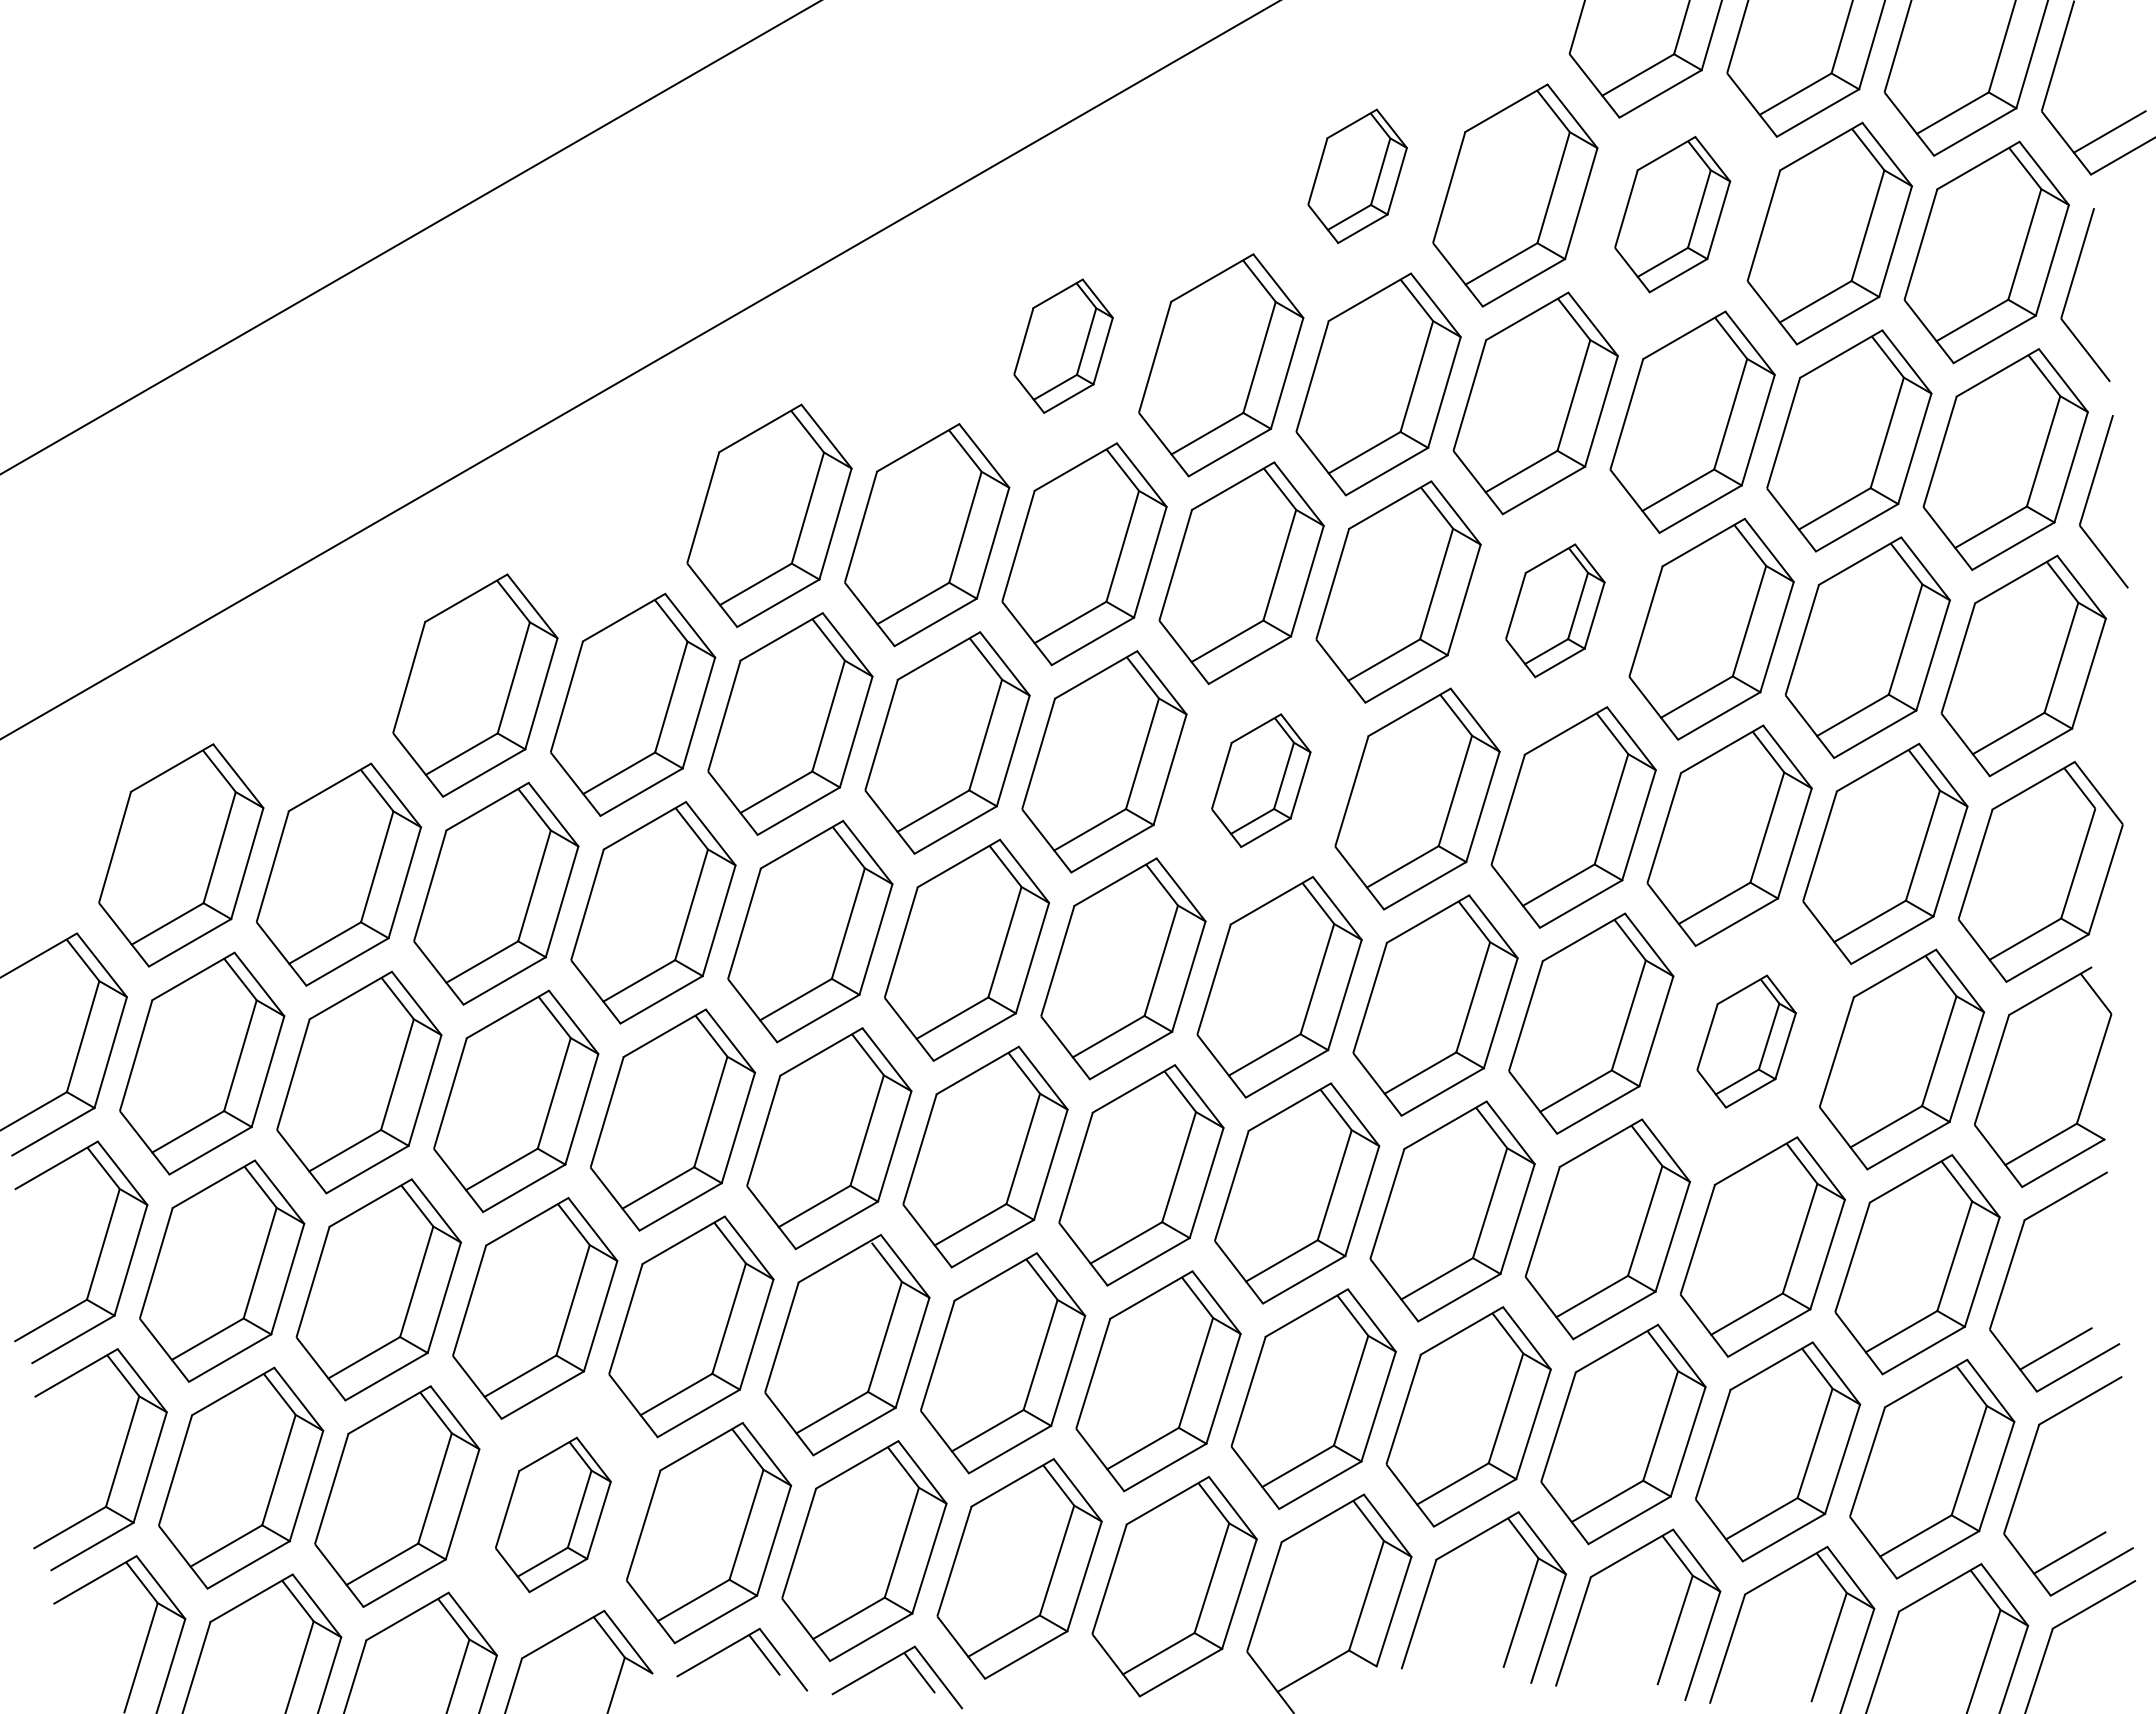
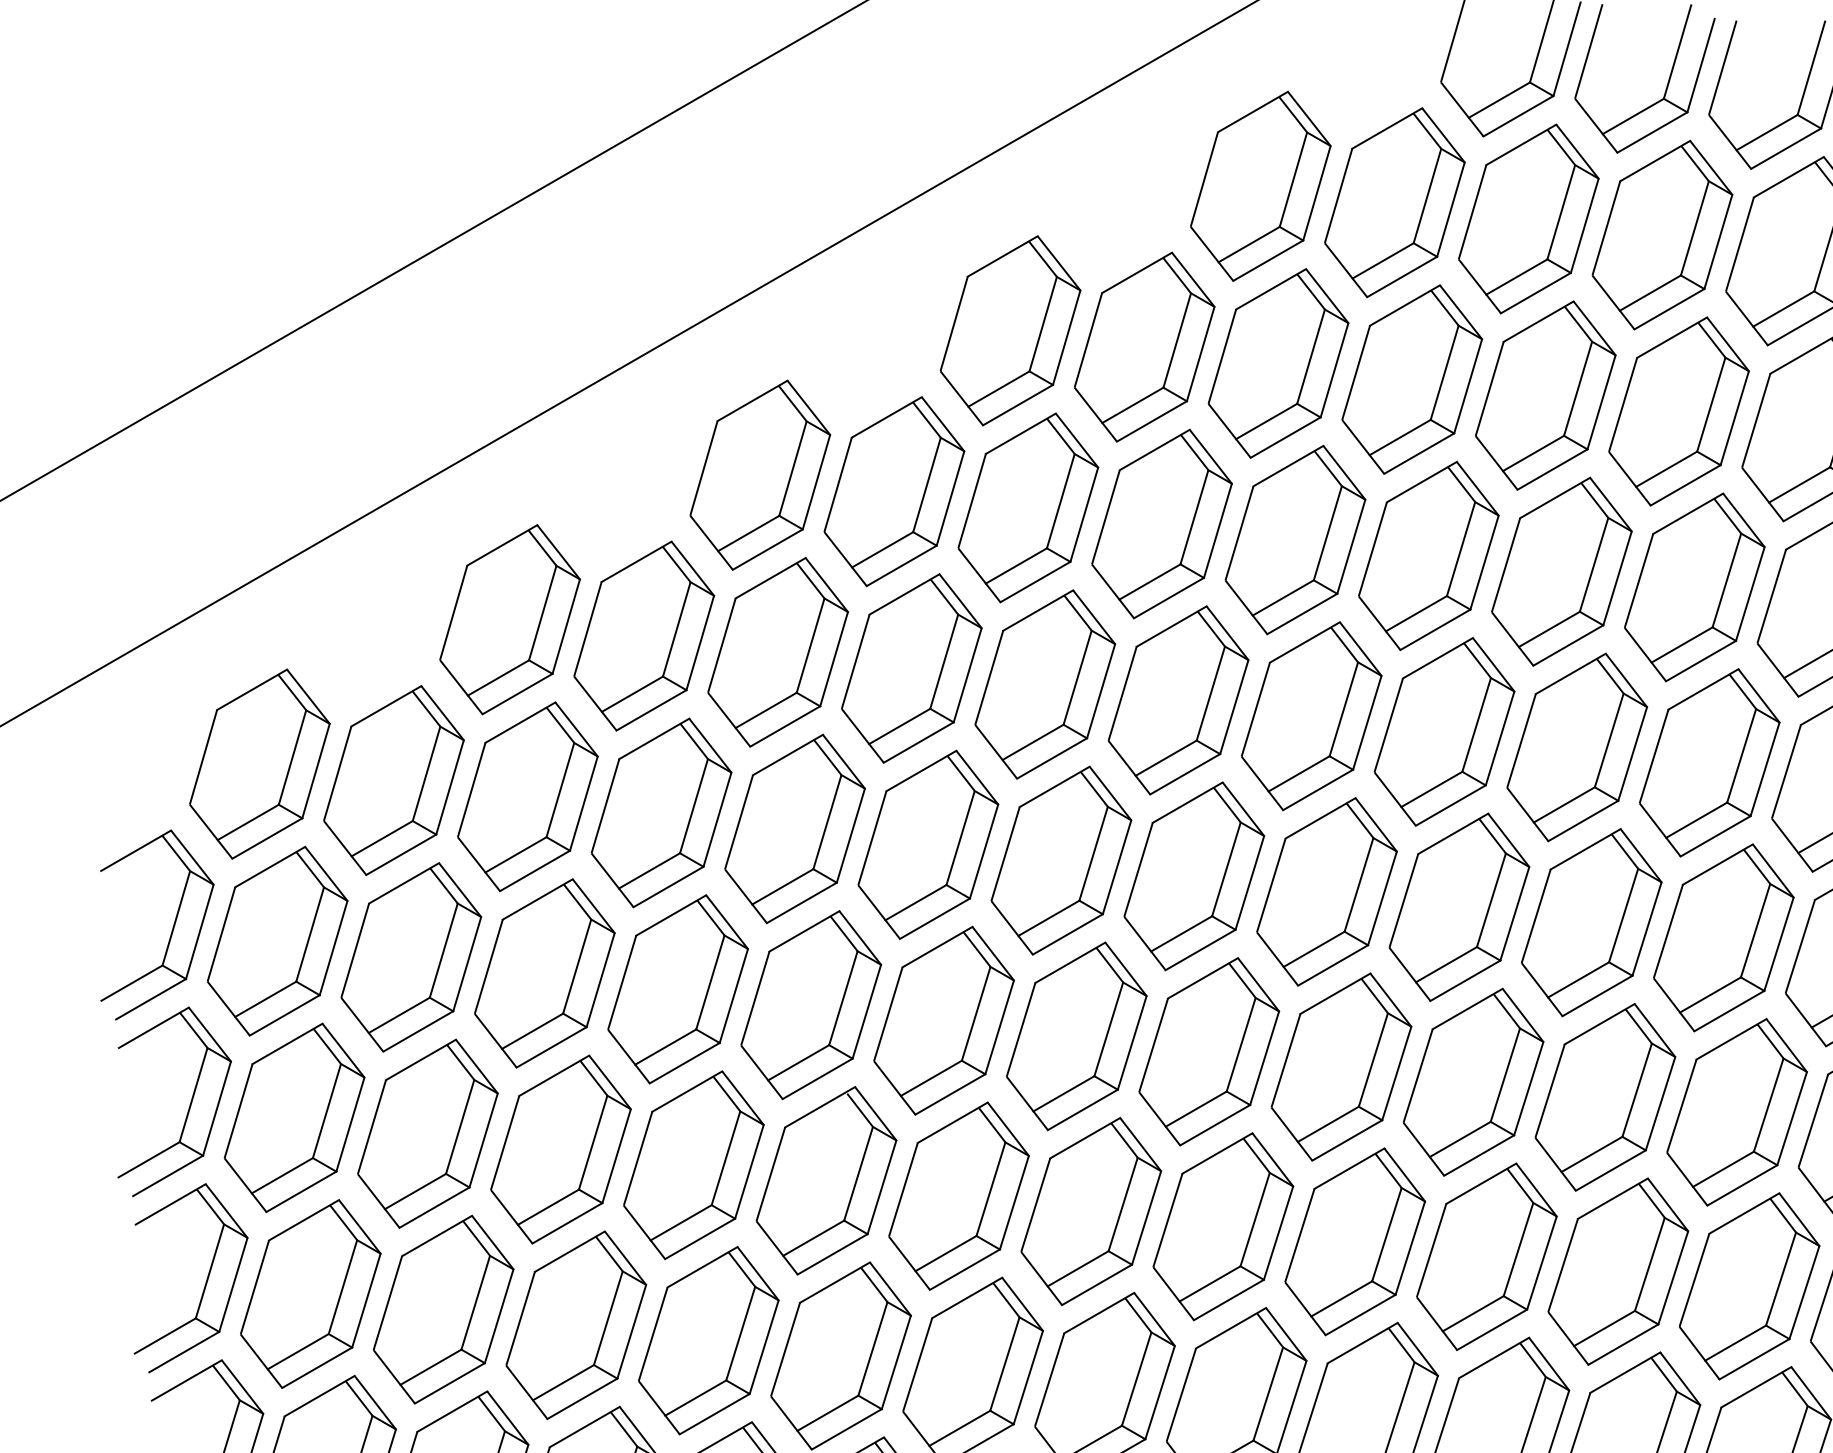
part: (1357, 176) -> (1260, 186), size x1.67
part: (1672, 214) -> (1528, 218), size x1.43
part: (1063, 346) -> (1010, 331), size x1.67
part: (1555, 610) -> (1429, 555), size x1.67
part: (1261, 780) -> (1178, 700), size x1.67
part: (1746, 1041) -> (1591, 922), size x1.67
part: (553, 1514) -> (576, 1324), size x1.43

